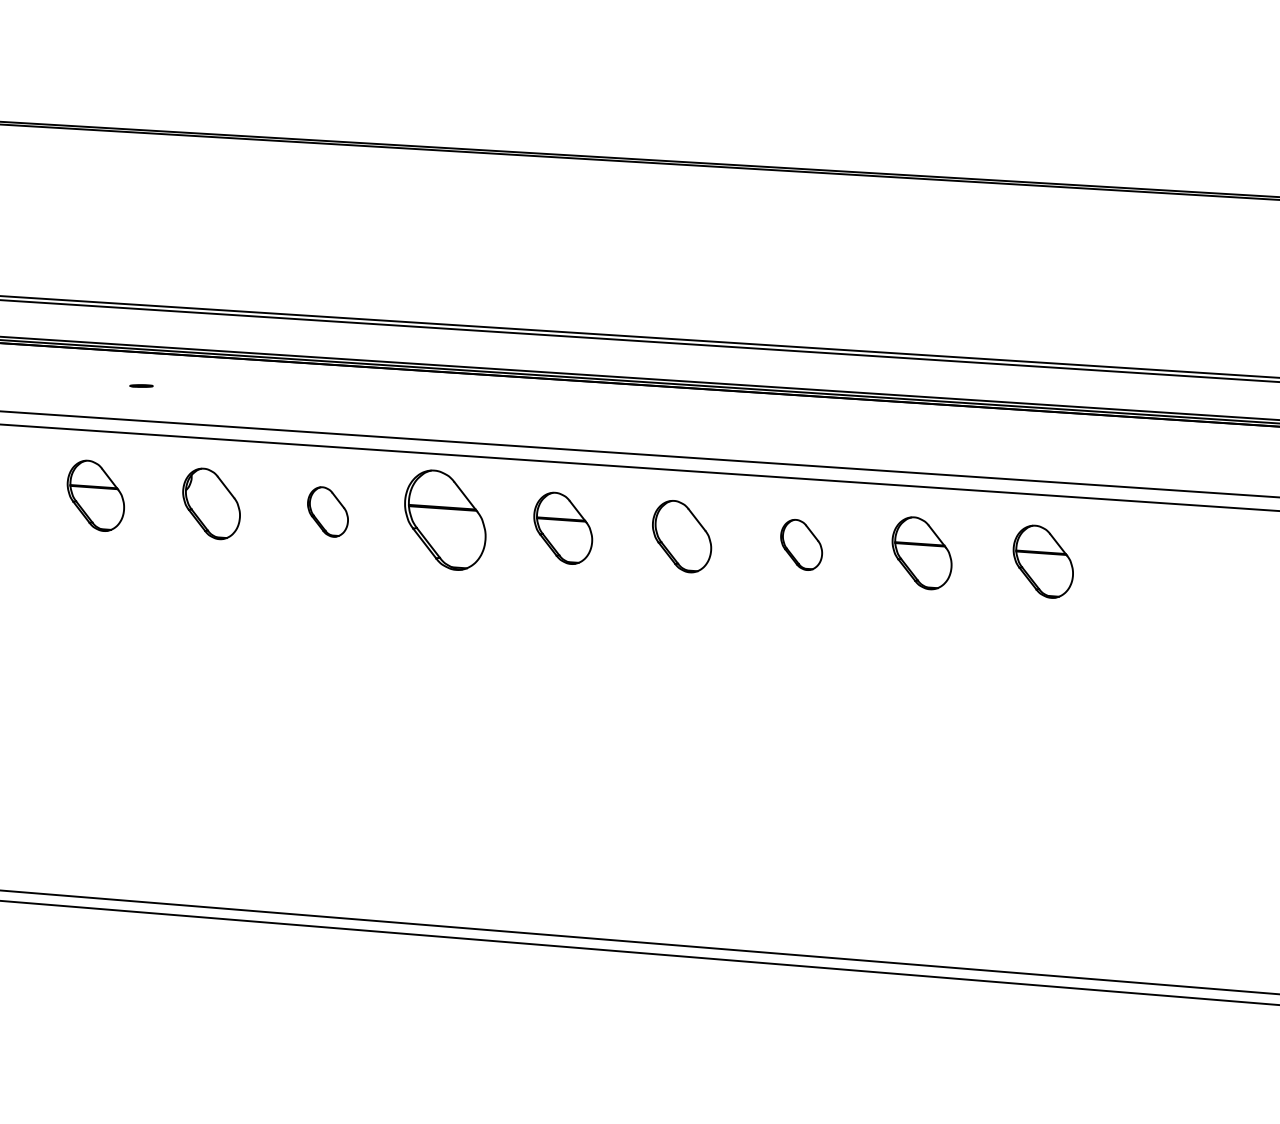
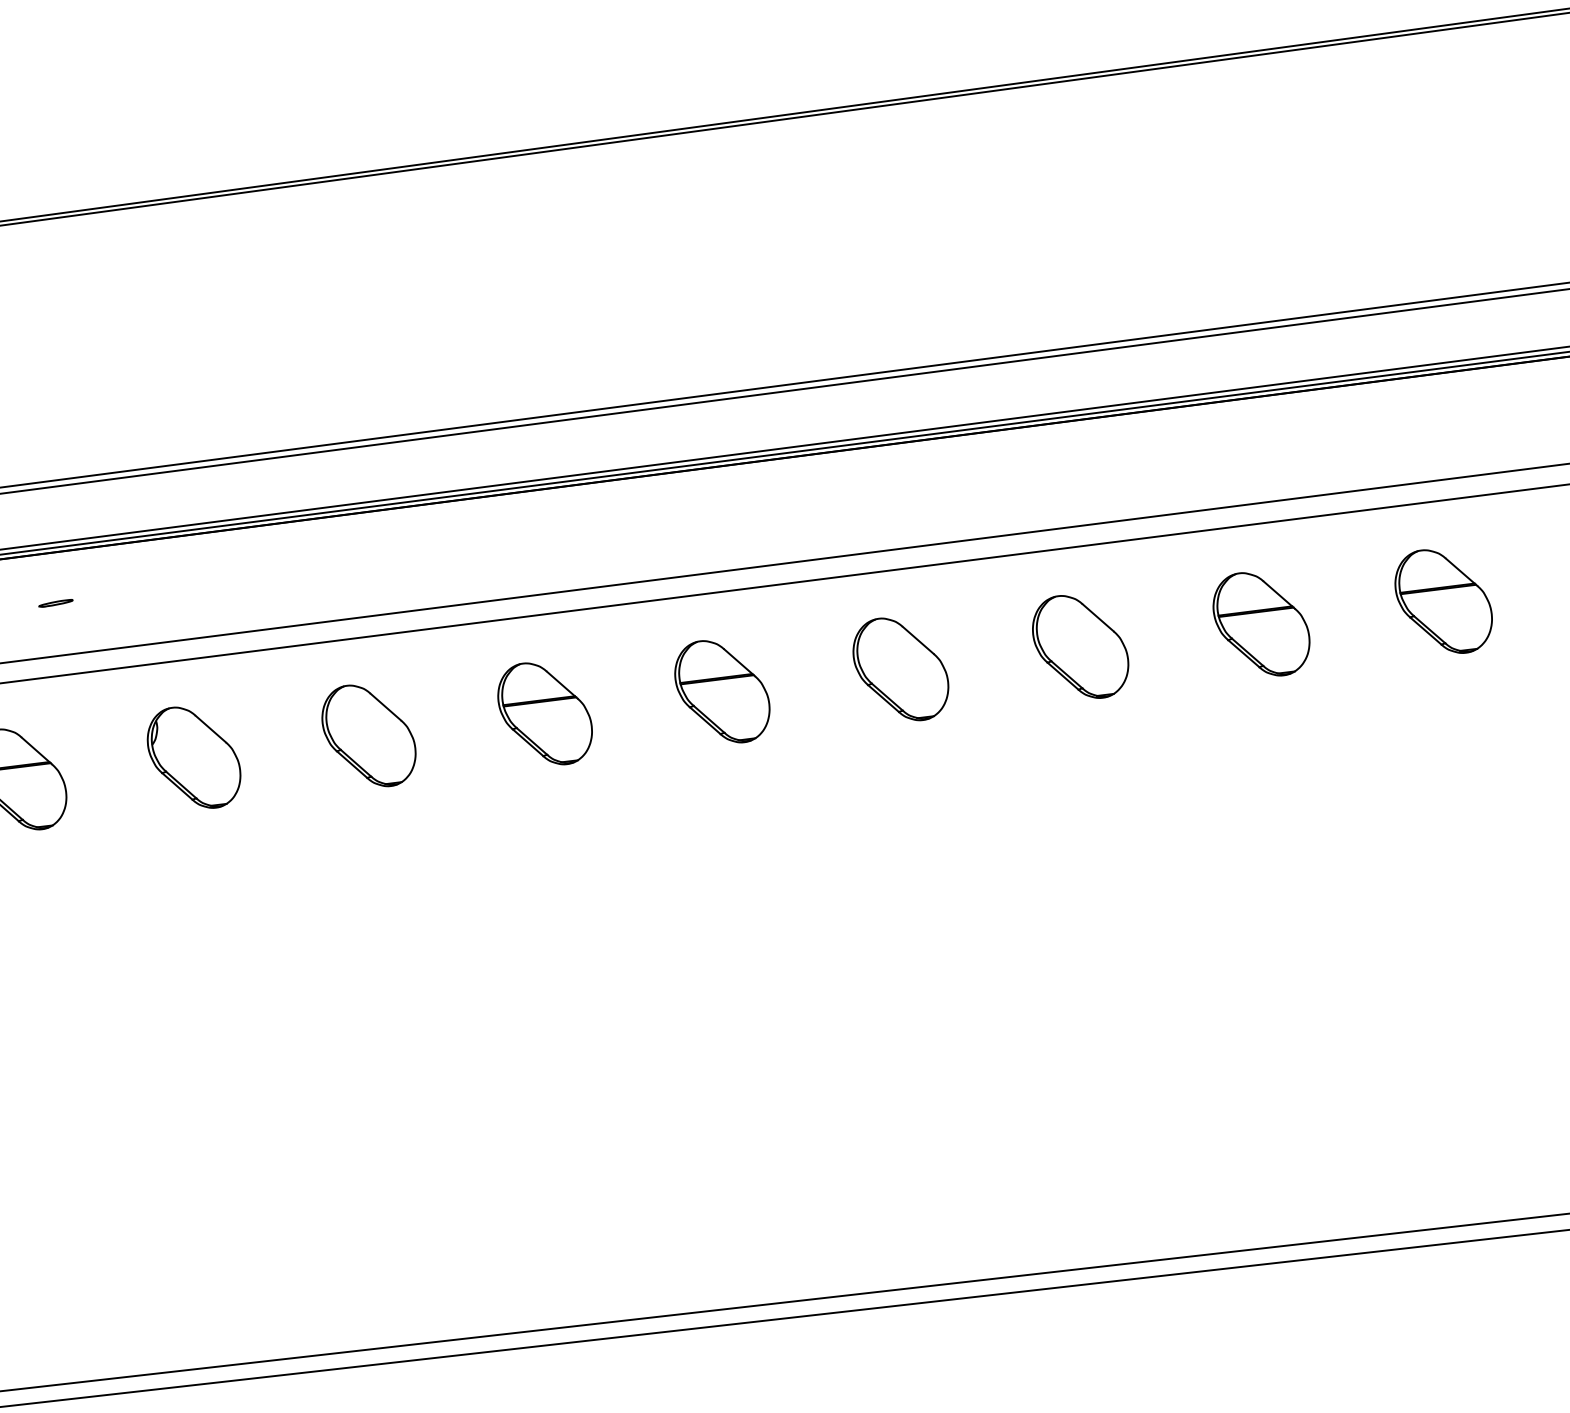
part: (327, 511) -> (368, 735), size x1.43
part: (444, 519) -> (543, 713), size x0.71
part: (801, 544) -> (1080, 646), size x1.43

